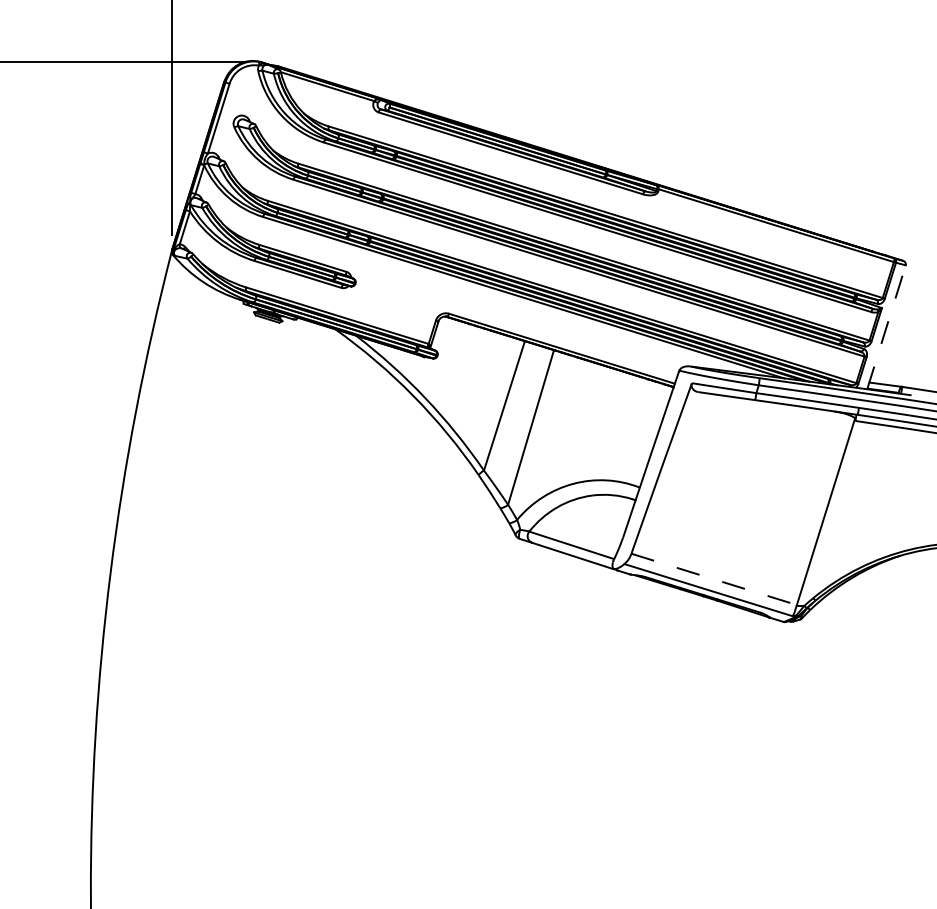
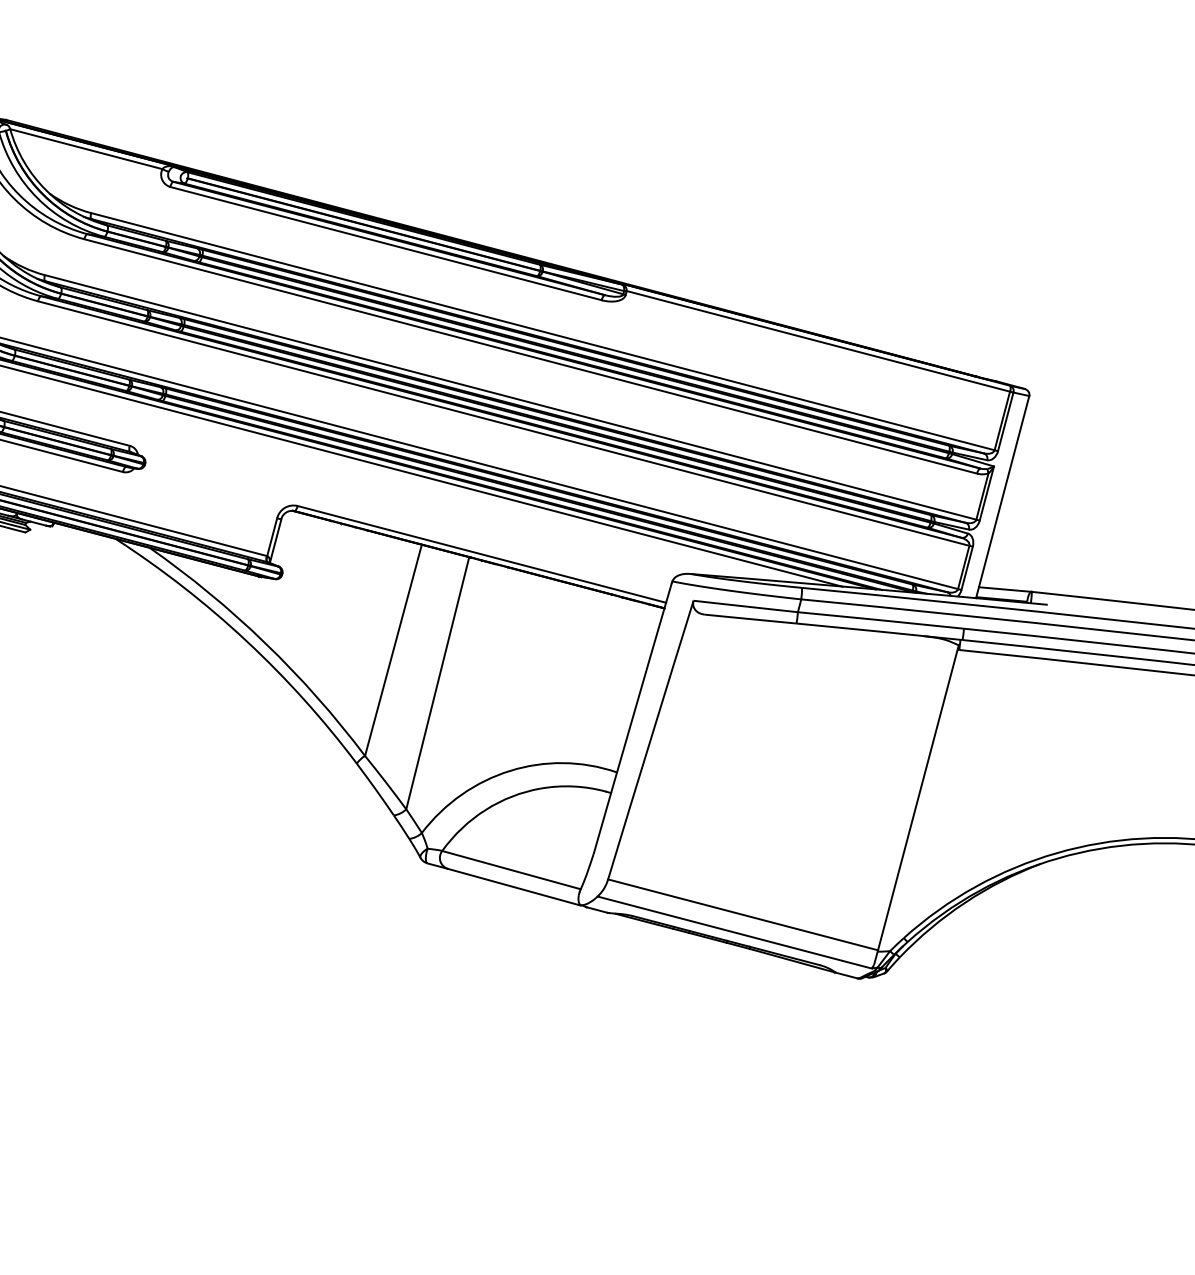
line: (886, 327) -> (1002, 497), dashed -> solid
line: (714, 579) -> (743, 915), dashed -> solid

